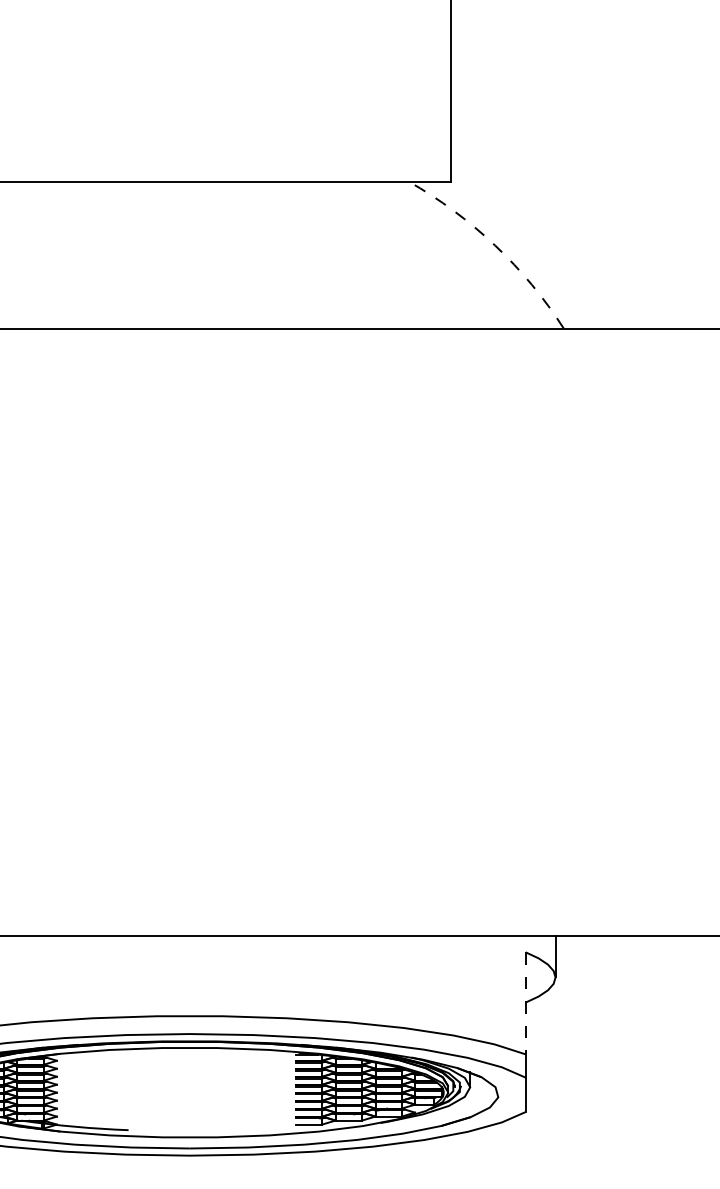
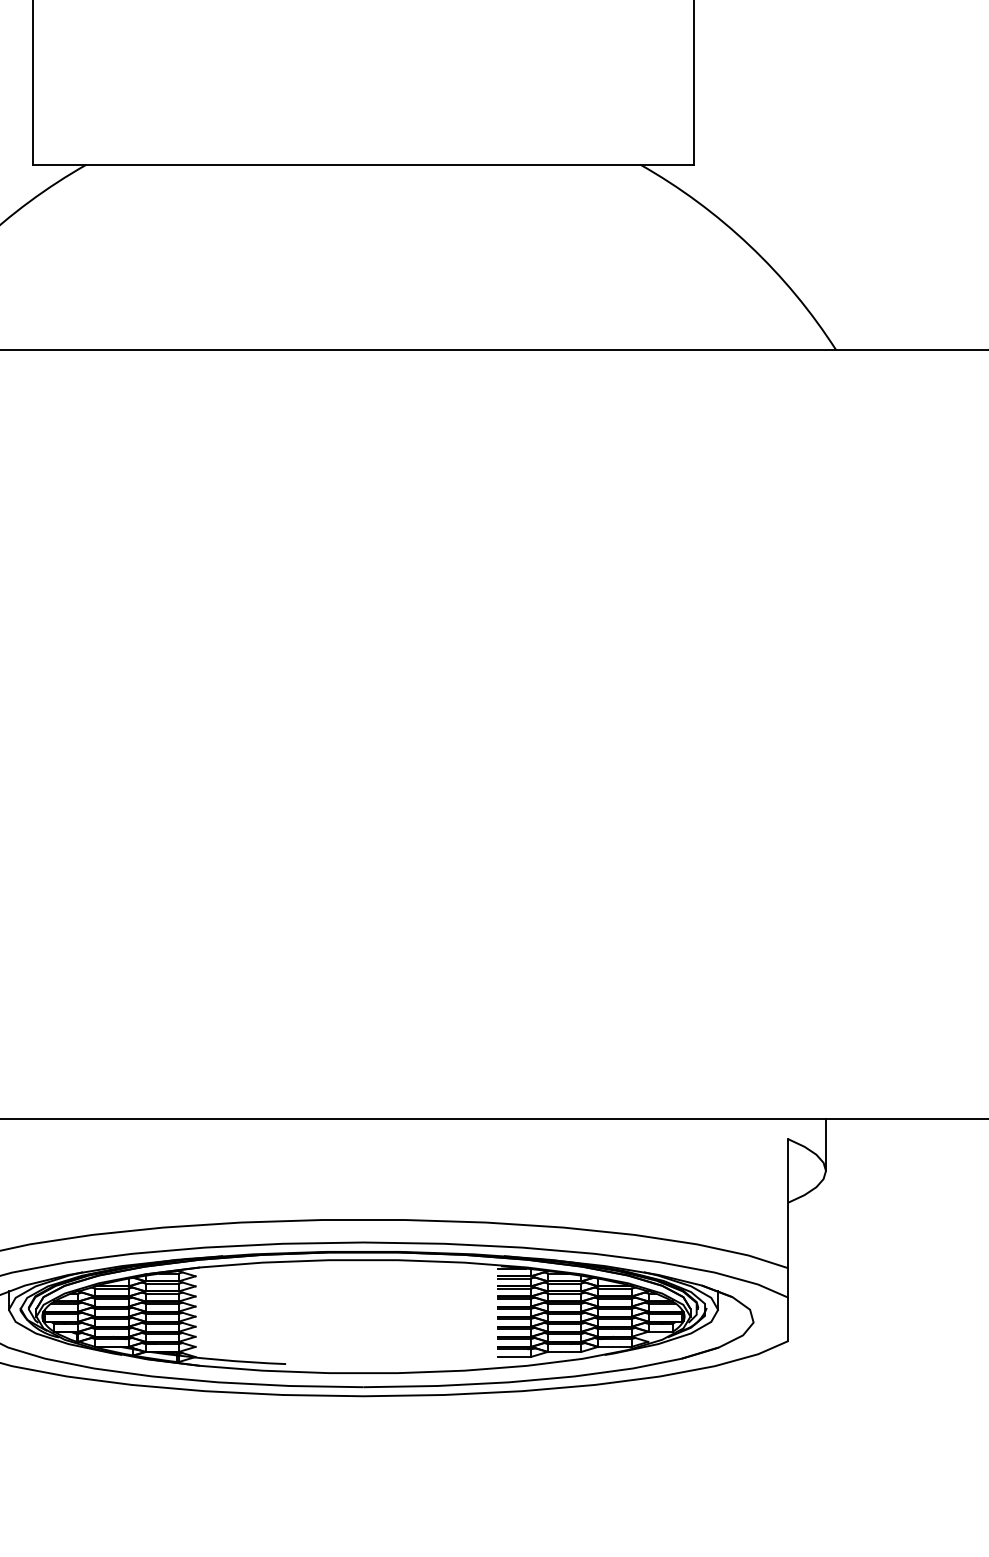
arc: (495, 245) -> (749, 245), dashed -> solid
line: (525, 1003) -> (788, 1203), dashed -> solid

